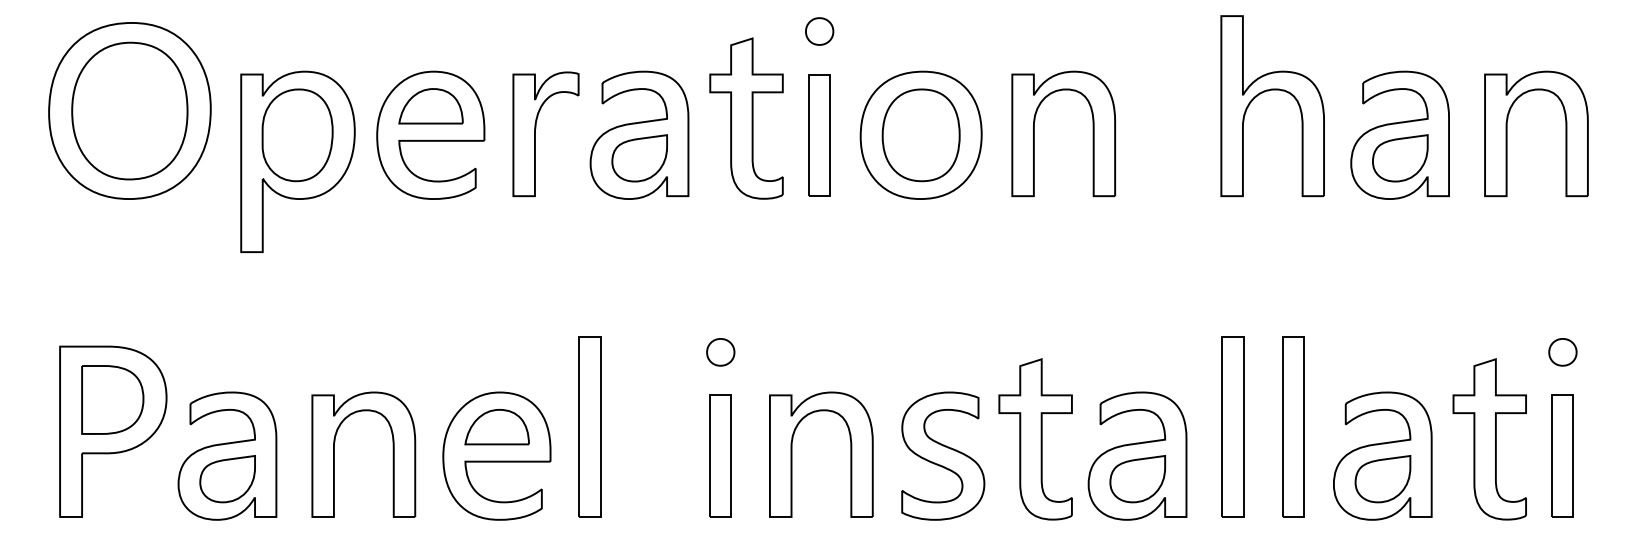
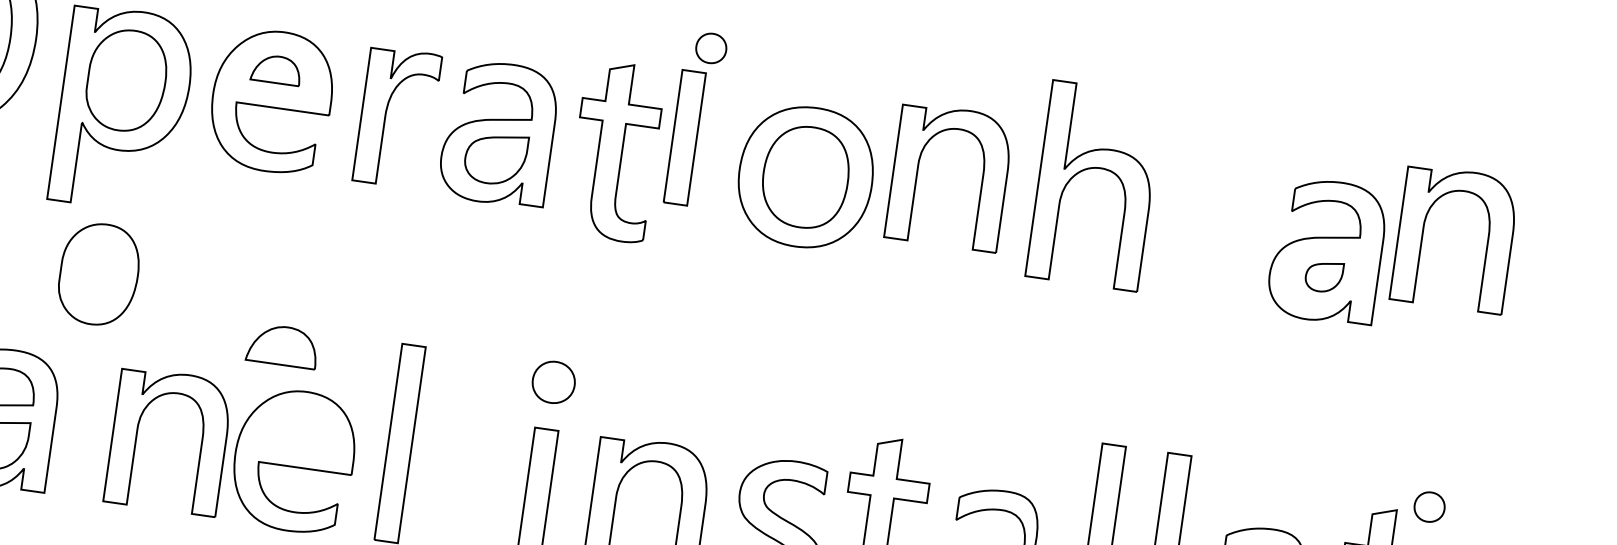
part: (1268, 91) -> (1092, 169), moved
part: (430, 106) -> (275, 69), size x0.7
part: (746, 118) -> (615, 151), moved
part: (1034, 133) -> (917, 172), moved
part: (1507, 133) -> (1423, 234), moved
part: (819, 135) -> (685, 138), moved
part: (1400, 158) -> (1324, 276), size x0.6
part: (297, 313) -> (98, 274), added
part: (720, 352) -> (553, 382), size x1.4
part: (1562, 352) -> (1429, 507), moved
part: (496, 427) -> (282, 346), moved
part: (334, 454) -> (137, 436), moved

